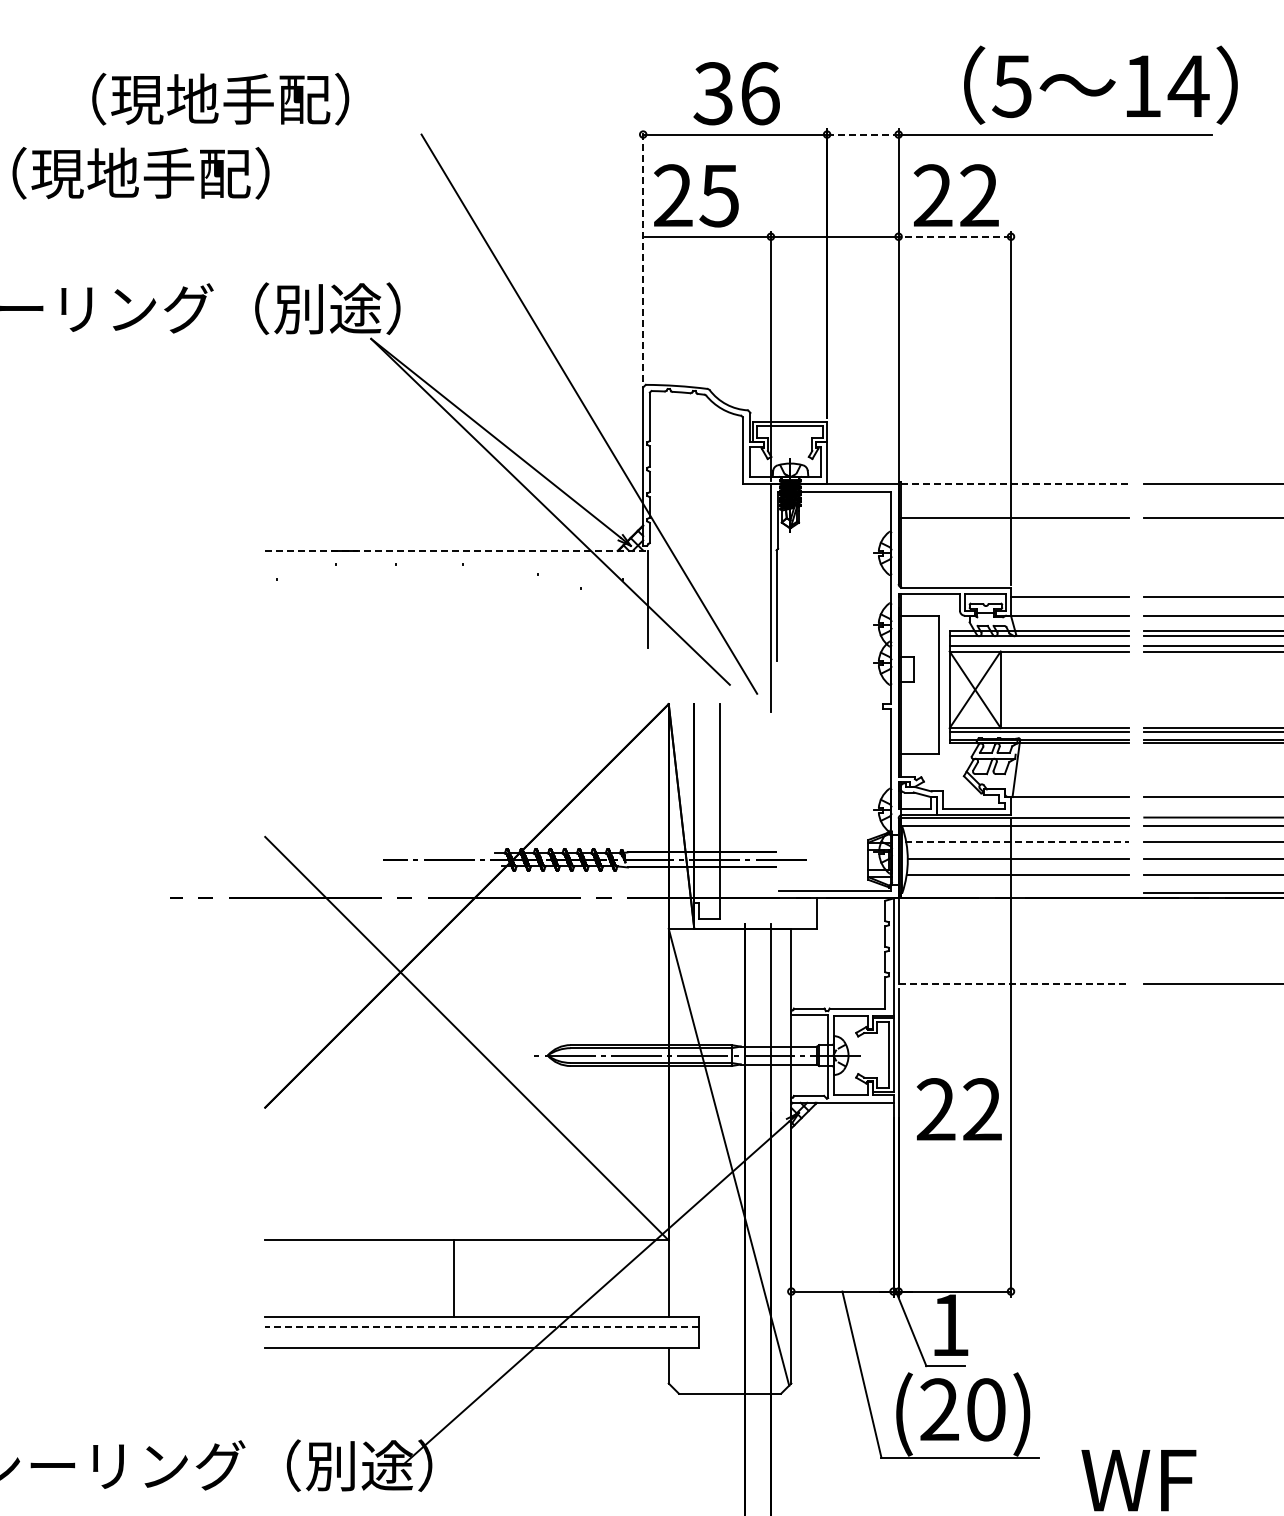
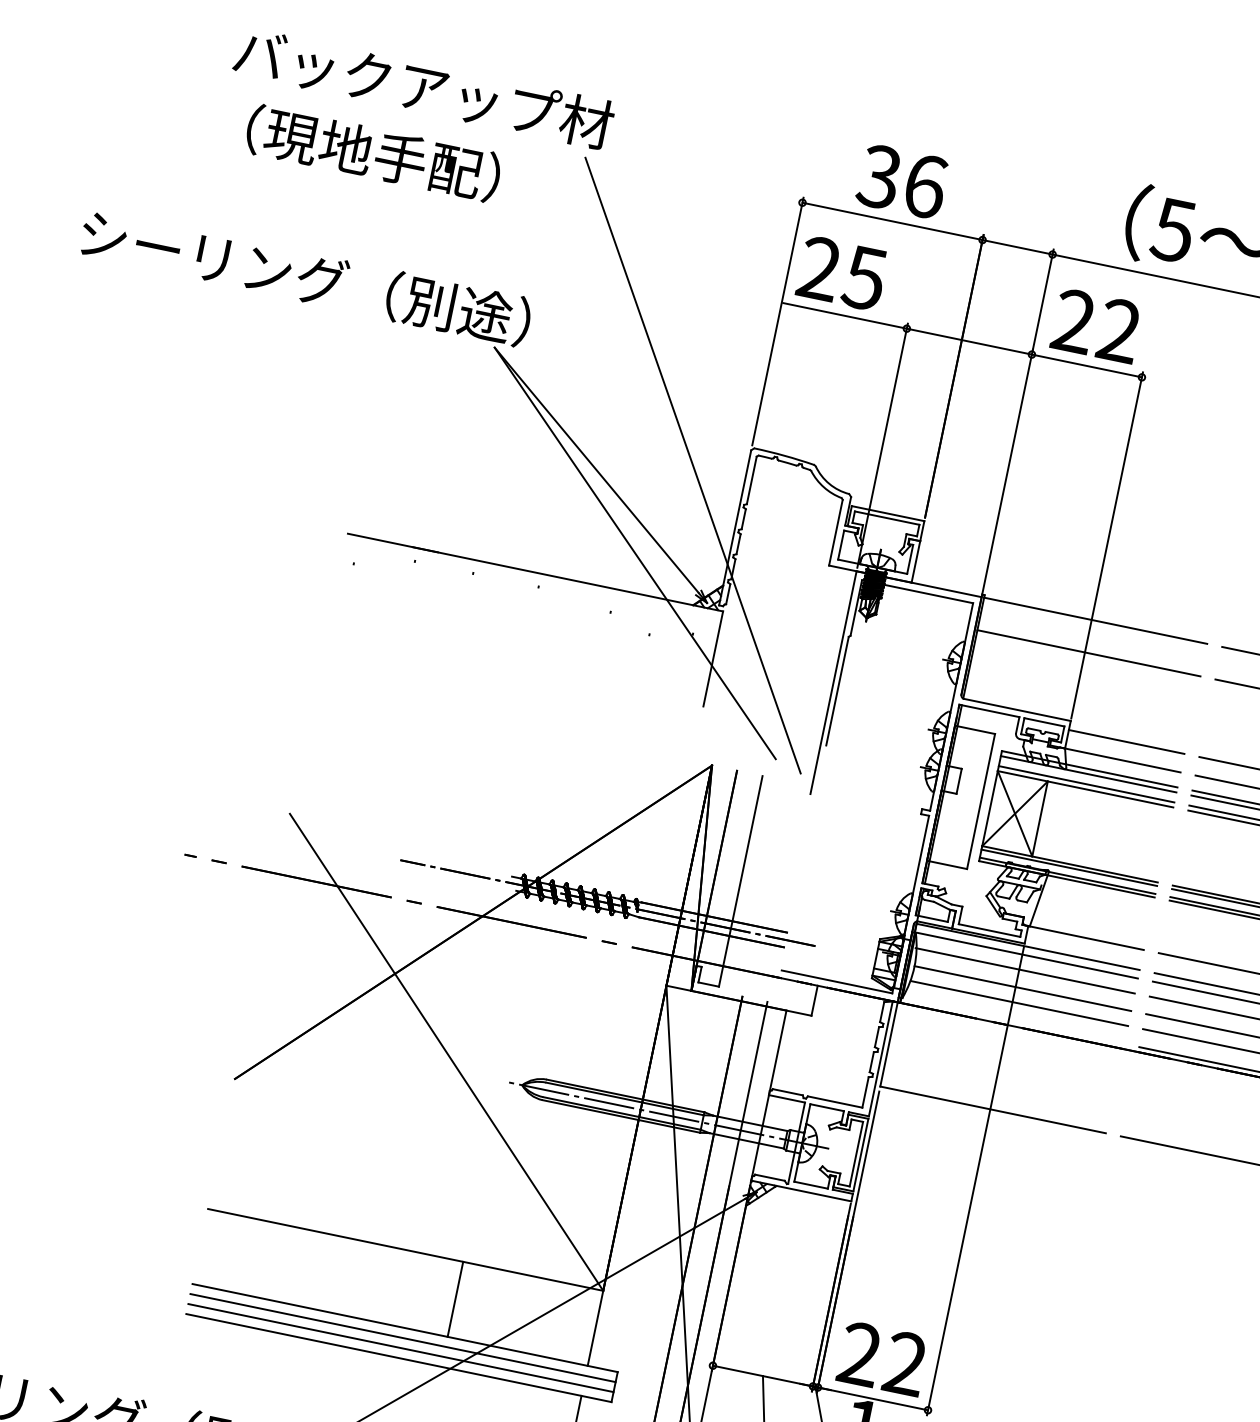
text: (249, 98) -> (424, 87), （現地手配） -> バックアップ材
line: (862, 134) -> (1017, 247), dashed -> solid
text: (140, 173) -> (372, 153), moved
line: (954, 236) -> (1086, 365), dashed -> solid
line: (643, 255) -> (778, 321), dashed -> solid
line: (1015, 484) -> (1096, 620), dashed -> solid
line: (456, 550) -> (535, 572), dashed -> solid
line: (1017, 841) -> (1025, 970), dashed -> solid
line: (1014, 984) -> (993, 1110), dashed -> solid
text: (958, 1109) -> (882, 1358), moved
line: (453, 1278) -> (455, 1299), moved
line: (481, 1327) -> (402, 1338), dashed -> solid
line: (482, 1337) -> (401, 1348), added

